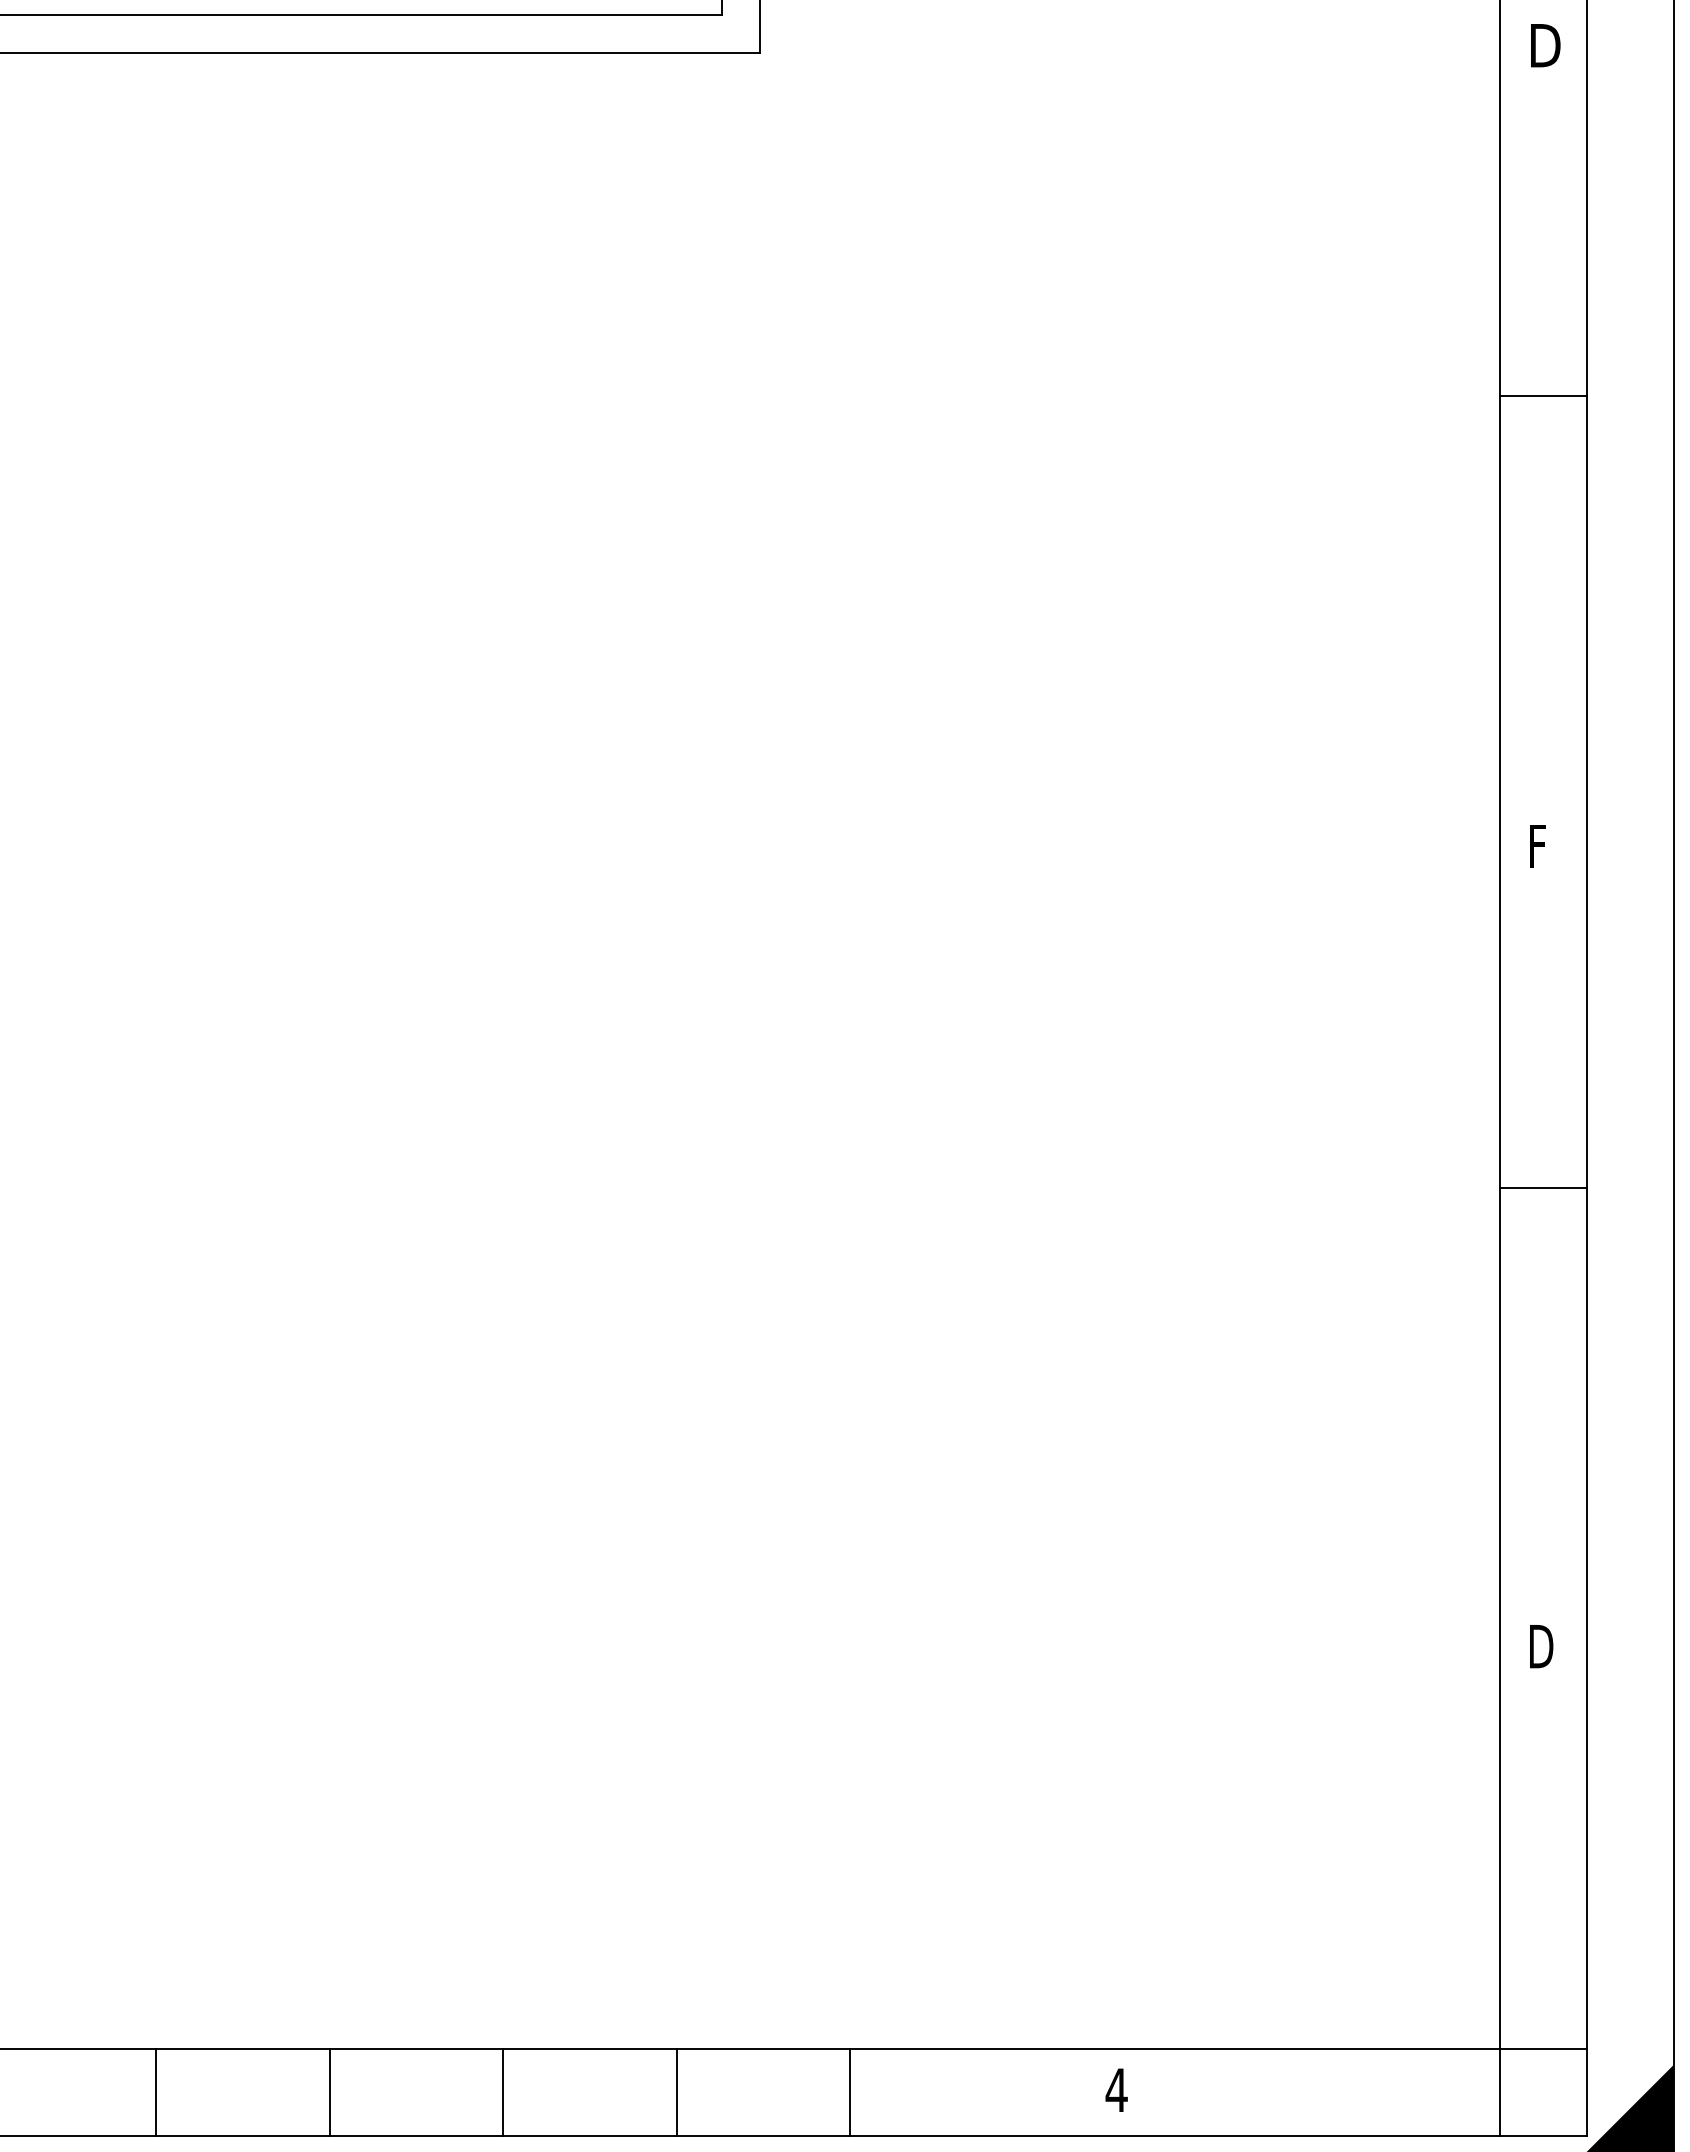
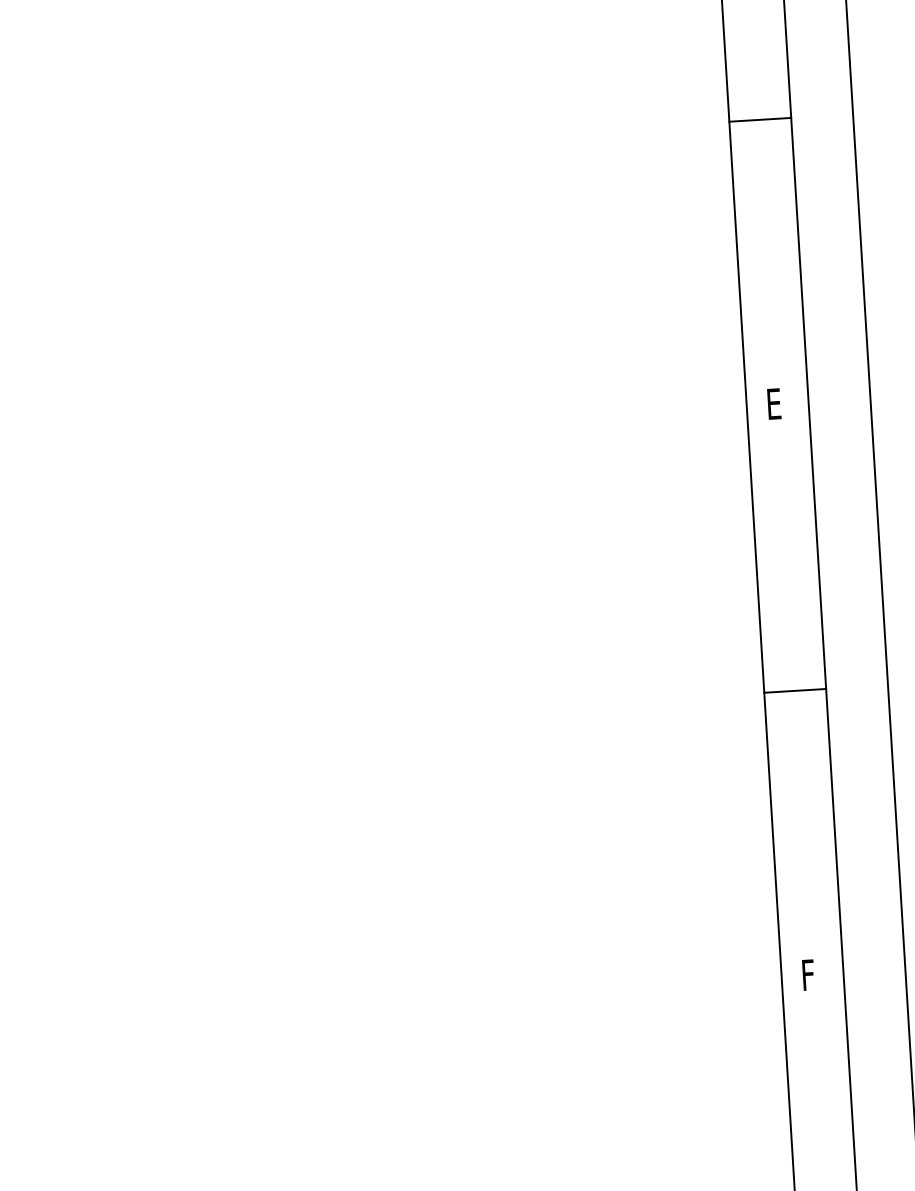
line: (1543, 396) -> (760, 120), moved
text: (1540, 846) -> (775, 404), F -> E
line: (1543, 1188) -> (795, 690), moved
text: (1541, 1646) -> (811, 974), D -> F

